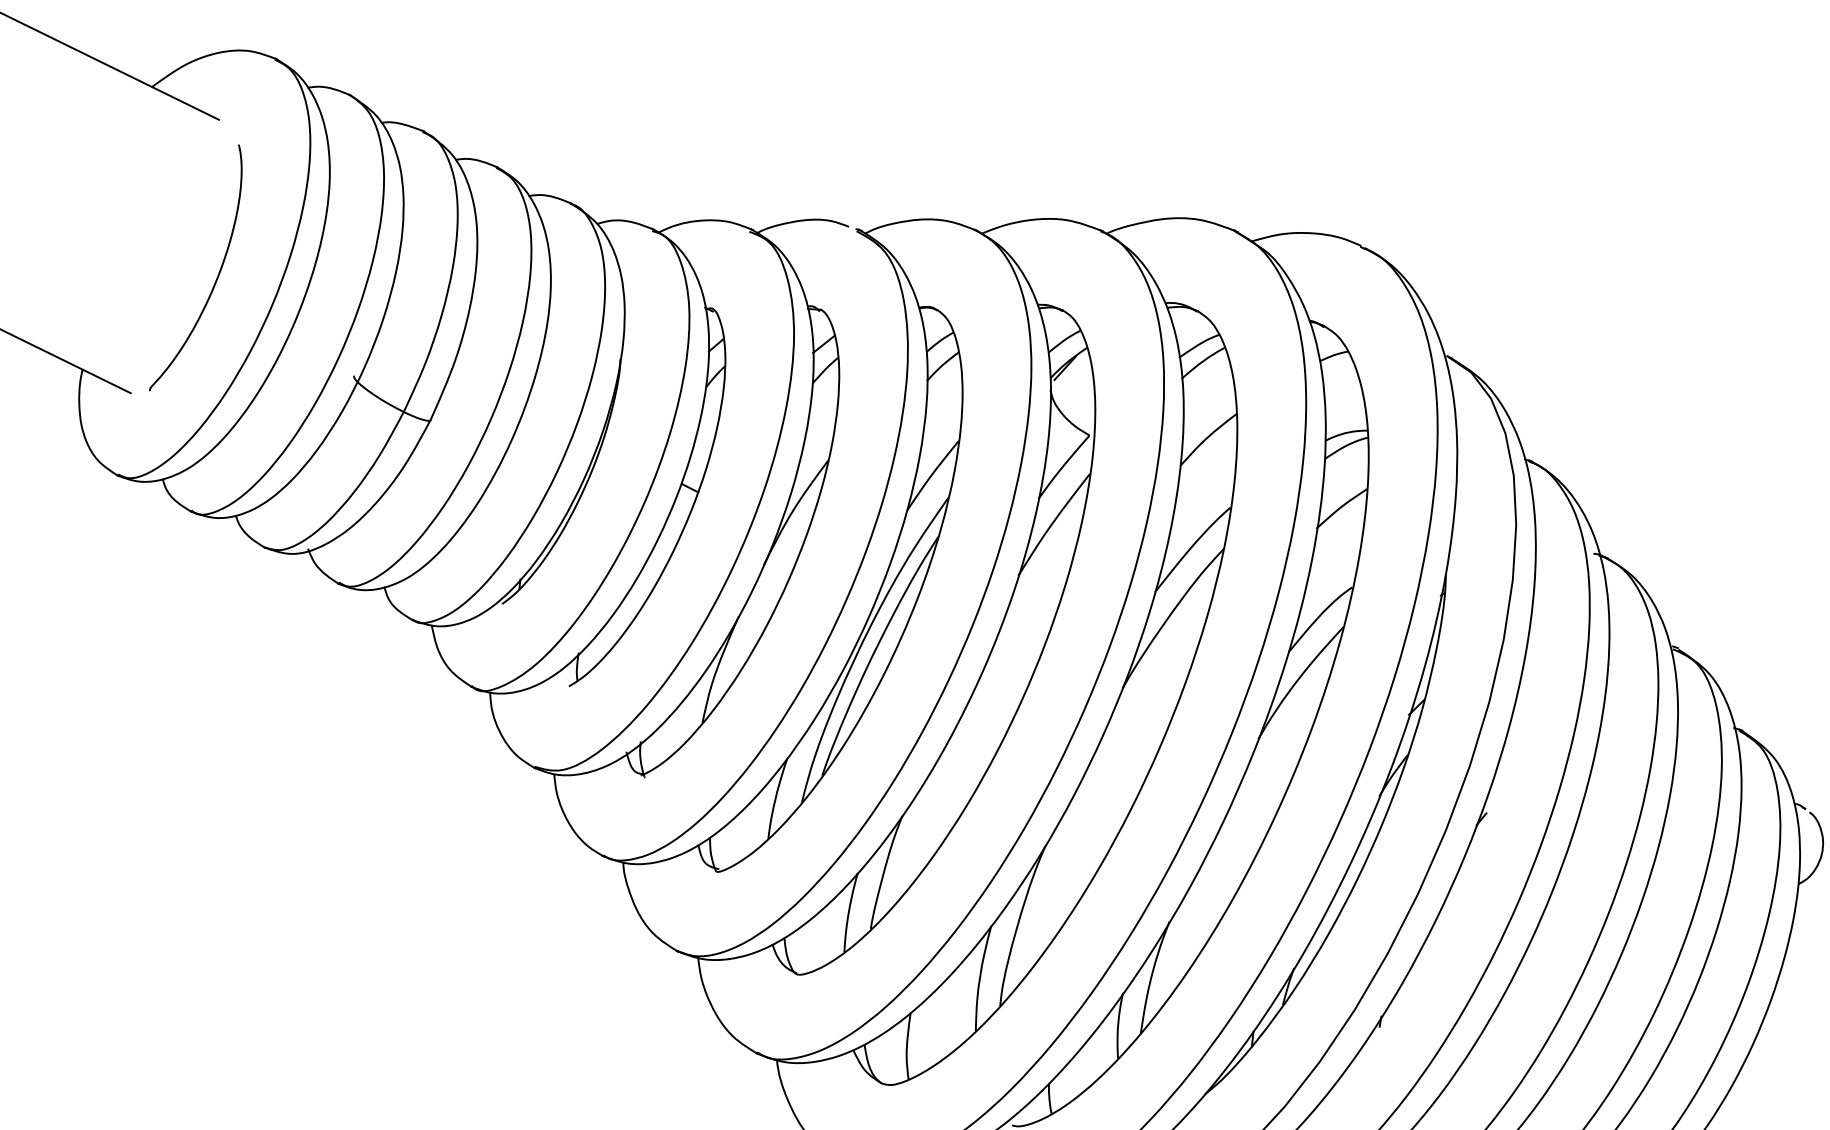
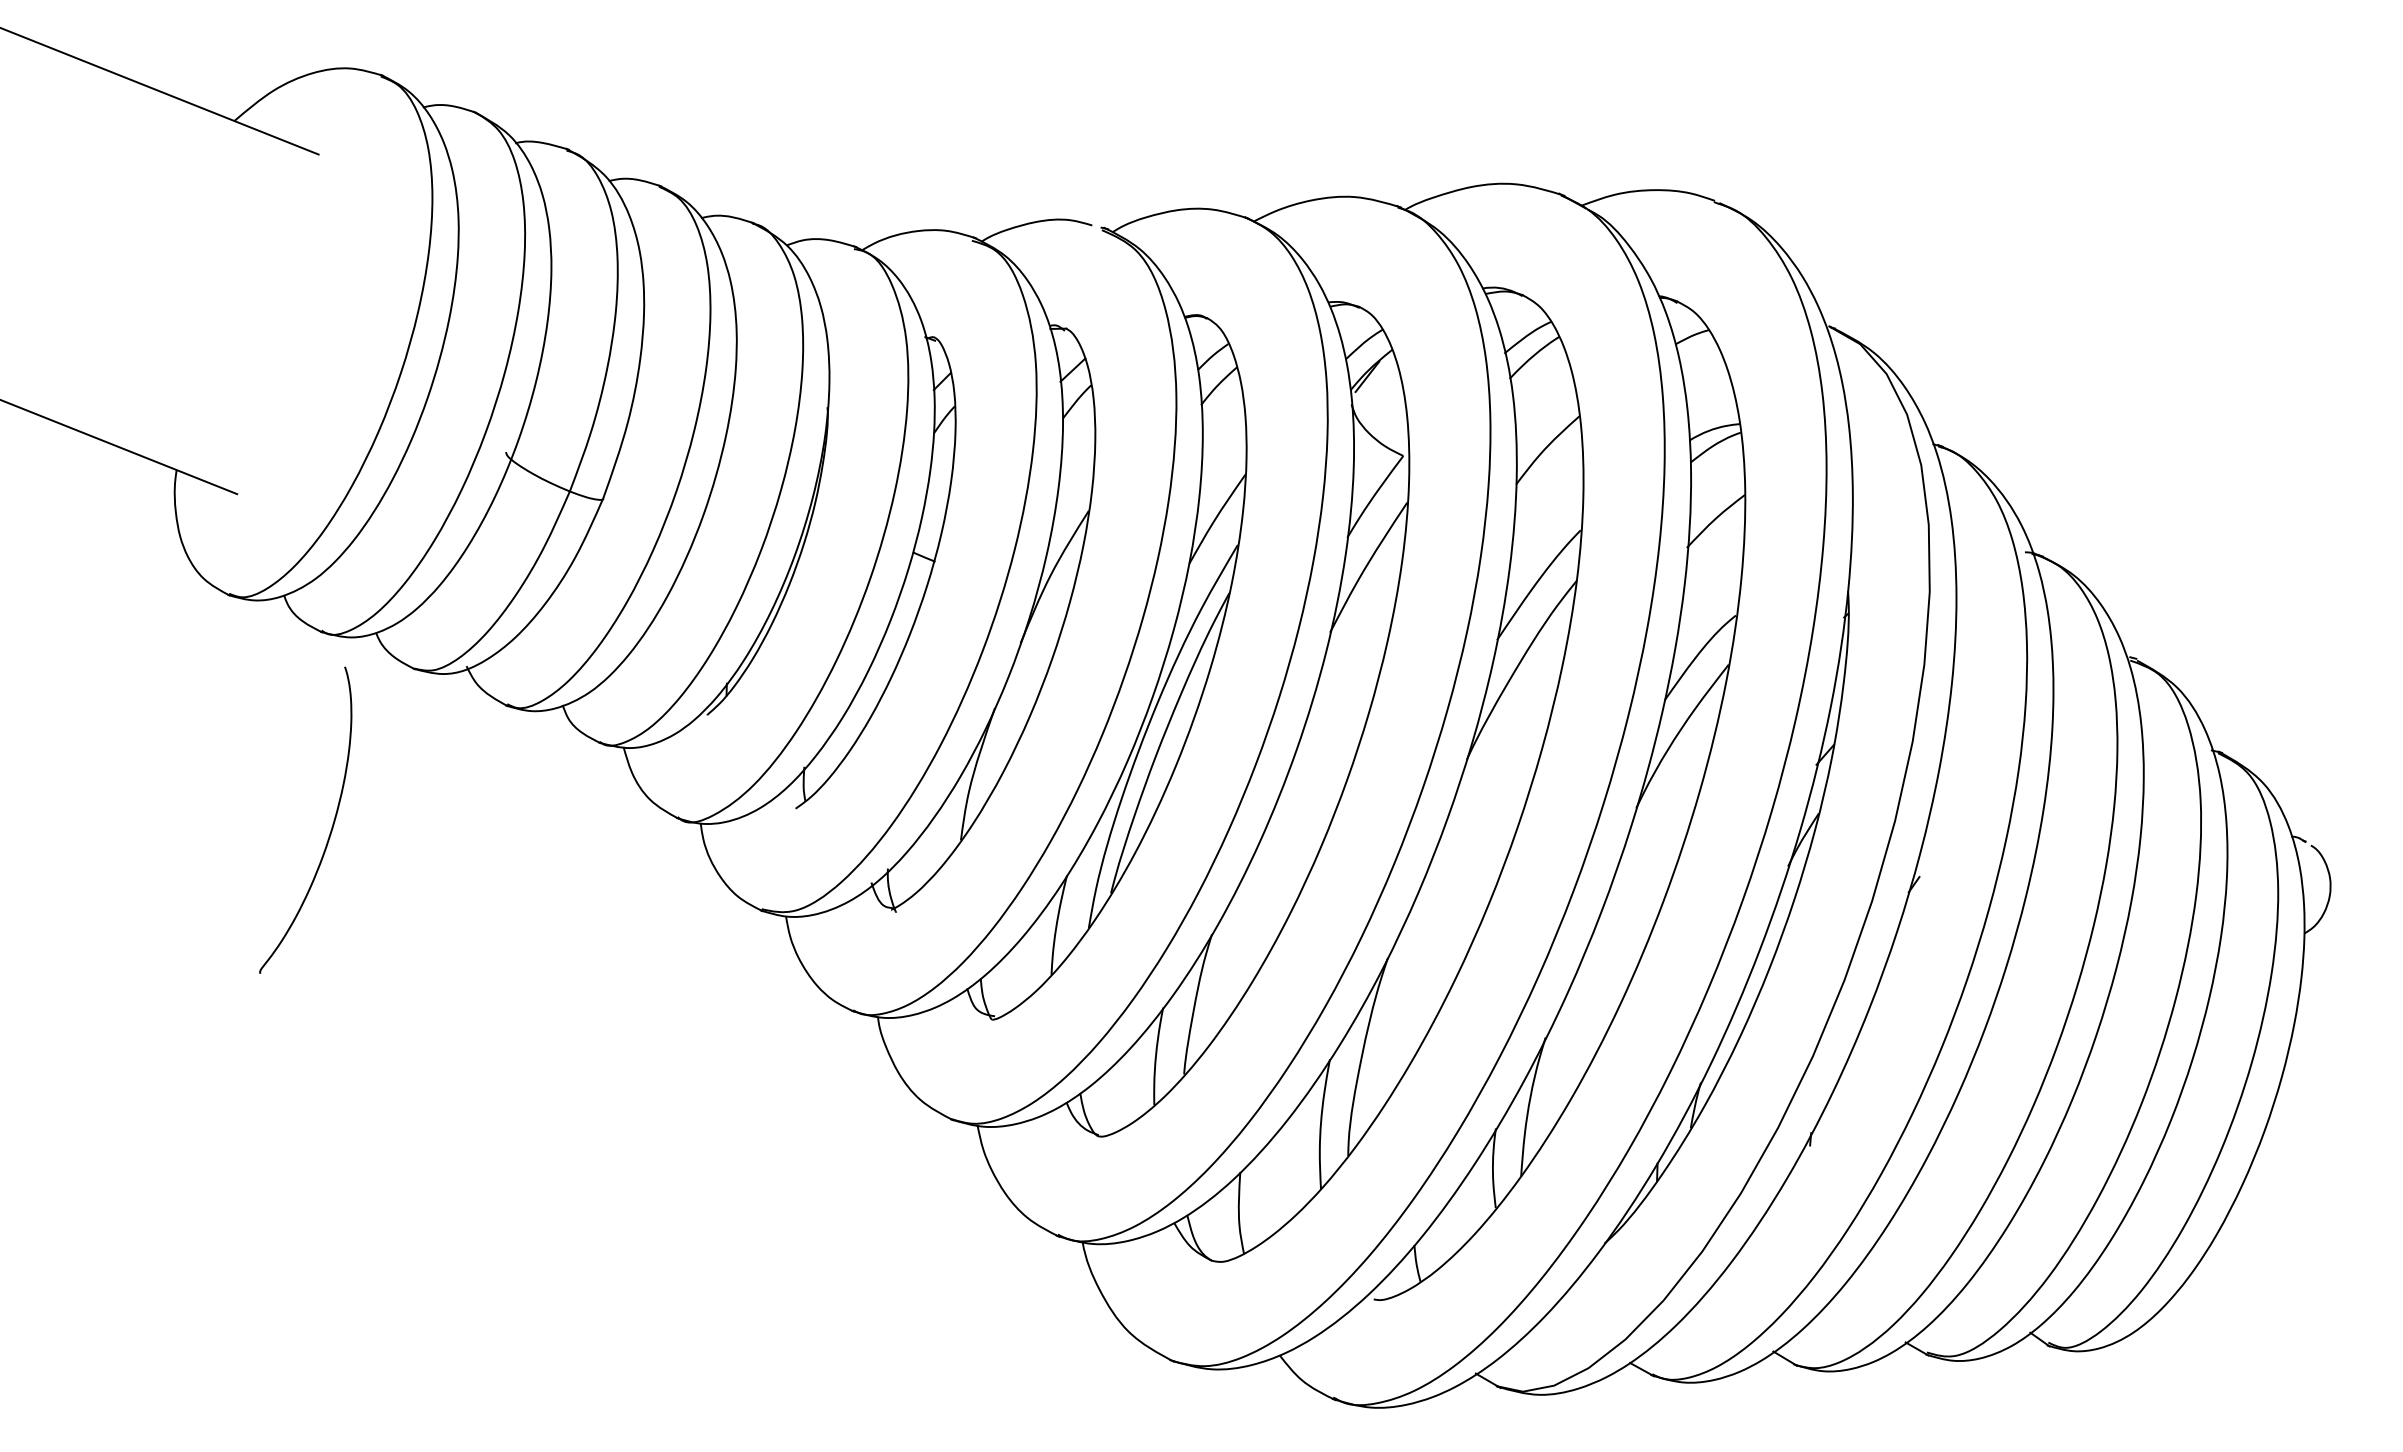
curve: (217, 275) -> (331, 827), moved

